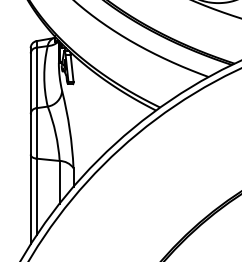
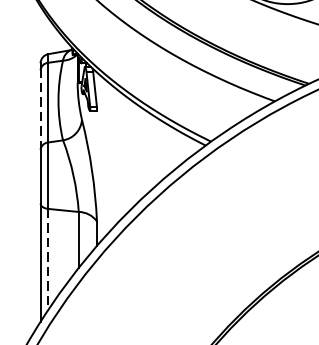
line: (30, 83) -> (40, 109), solid -> dashed
line: (36, 197) -> (48, 260), solid -> dashed

